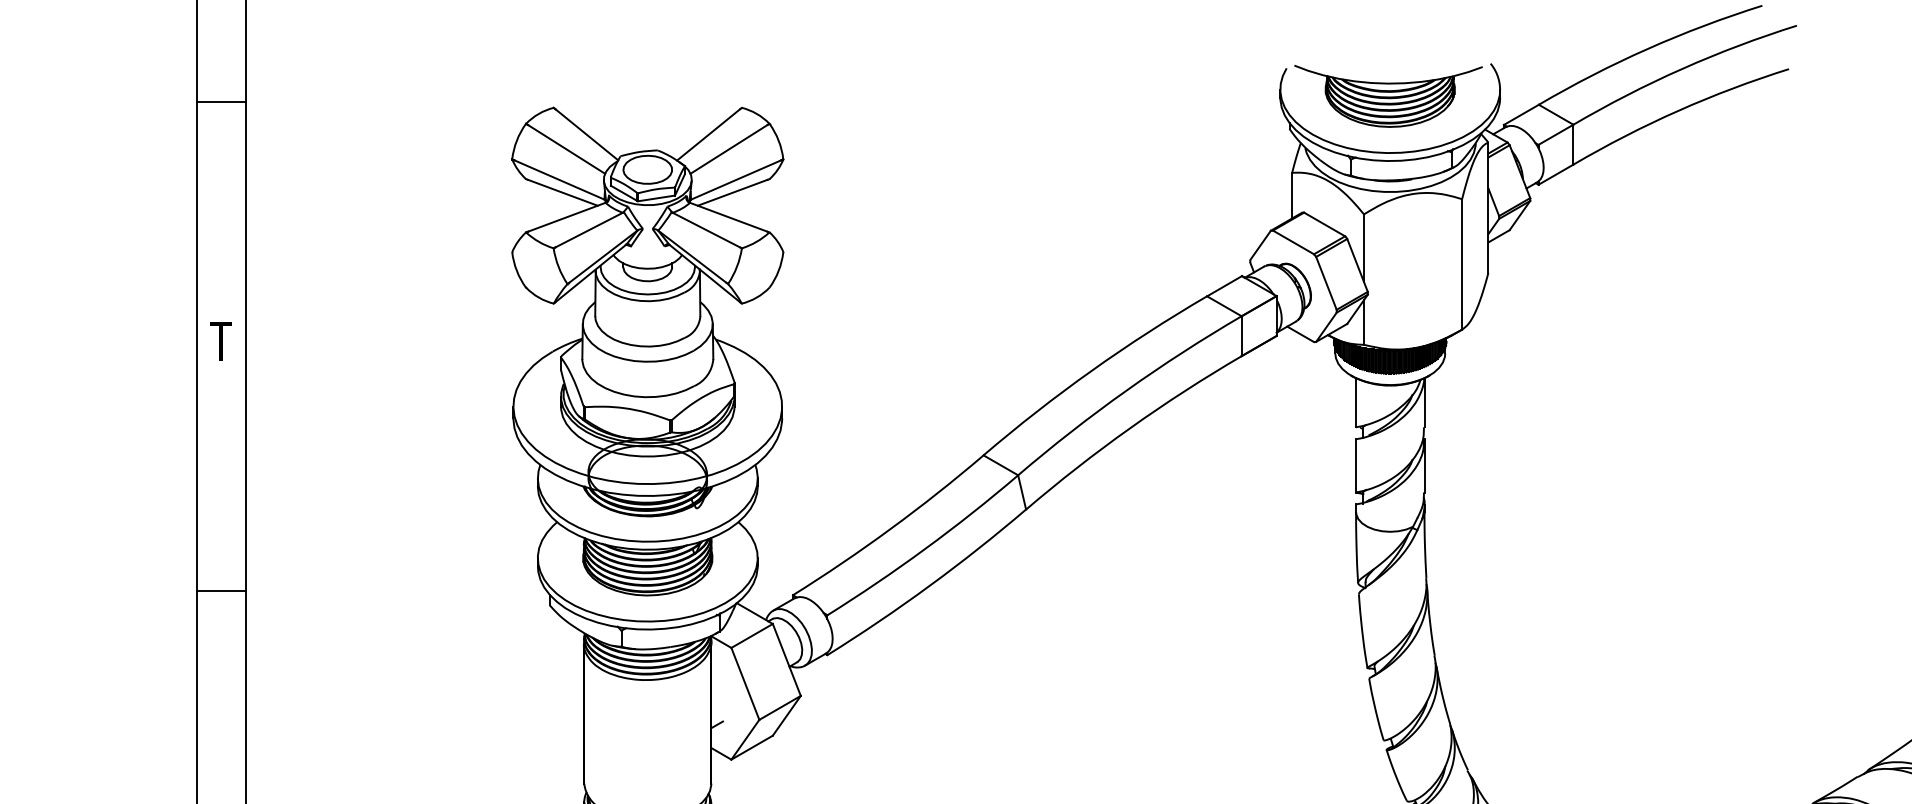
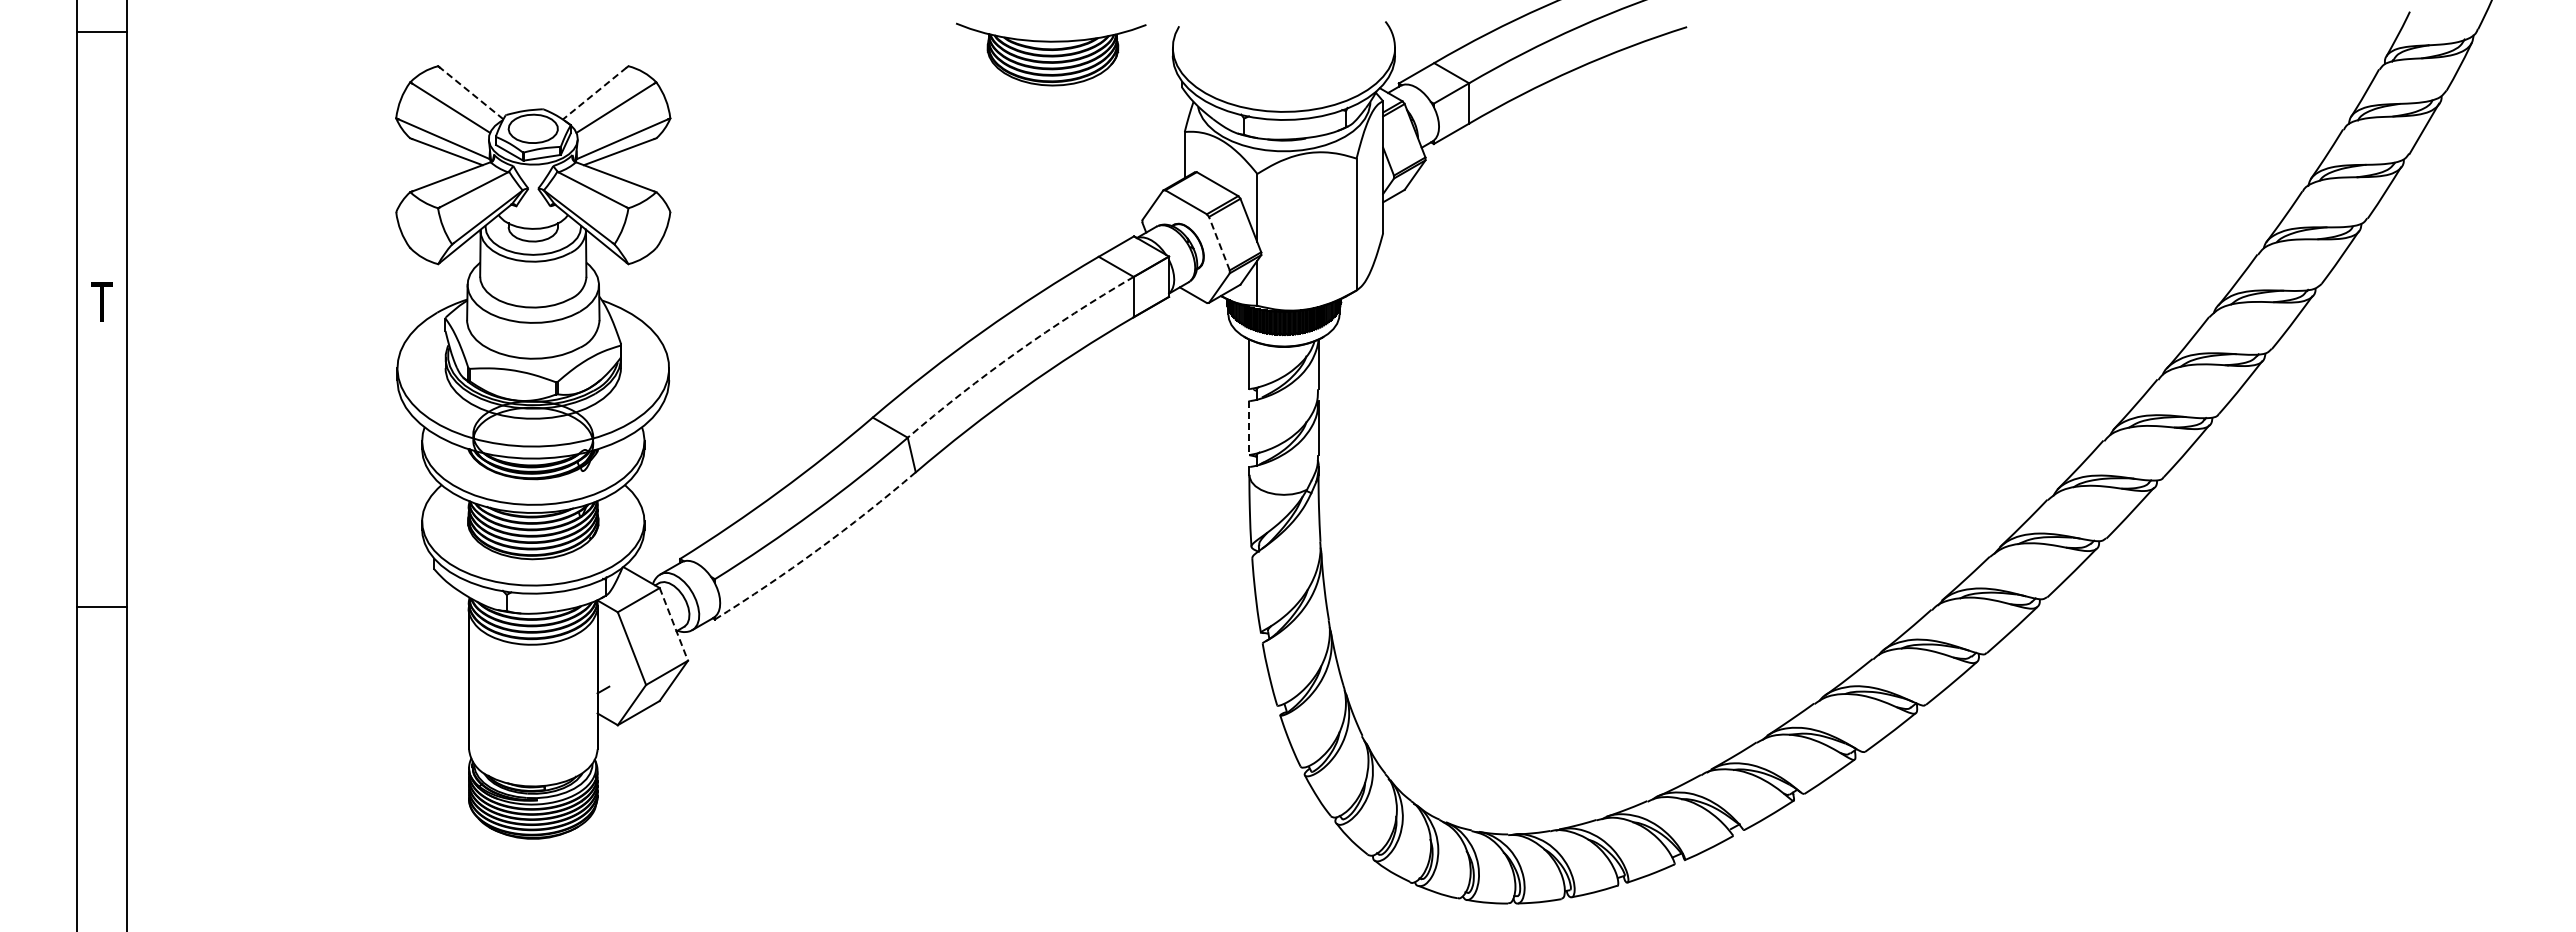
part: (1388, 96) -> (1051, 54), moved
line: (220, 102) -> (101, 31), moved
line: (586, 134) -> (471, 93), solid -> dashed
line: (708, 134) -> (594, 93), solid -> dashed
line: (1326, 283) -> (1219, 243), solid -> dashed
arc: (1126, 391) -> (1017, 352), solid -> dashed
line: (1356, 466) -> (1249, 428), solid -> dashed
arc: (929, 585) -> (818, 549), solid -> dashed
line: (220, 590) -> (101, 606), moved
line: (787, 660) -> (674, 624), solid -> dashed

